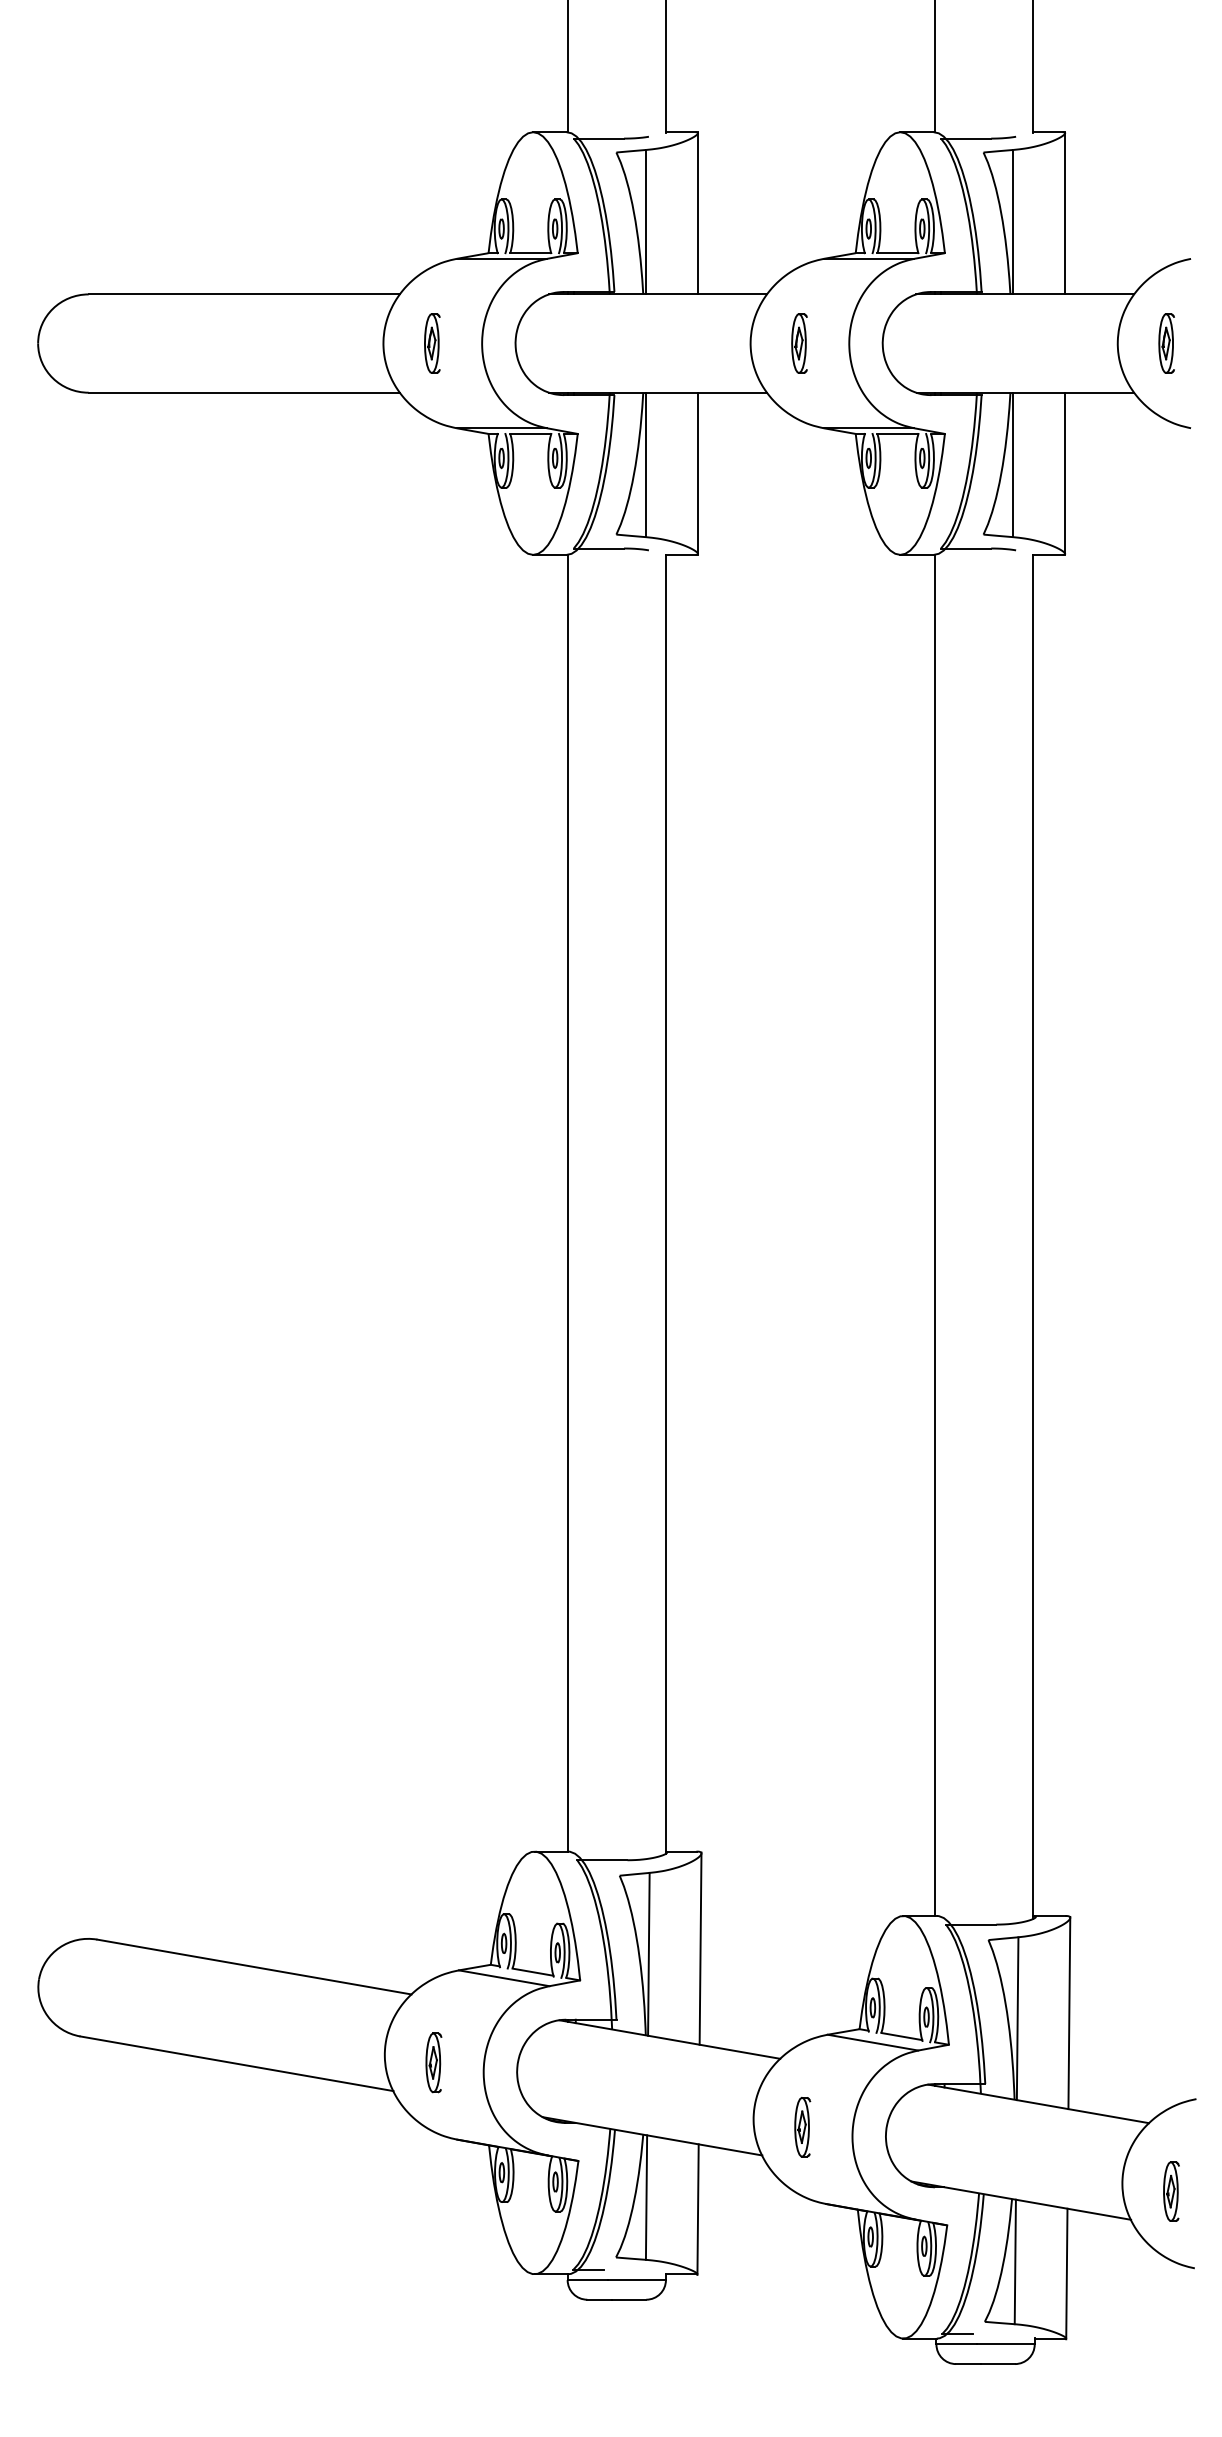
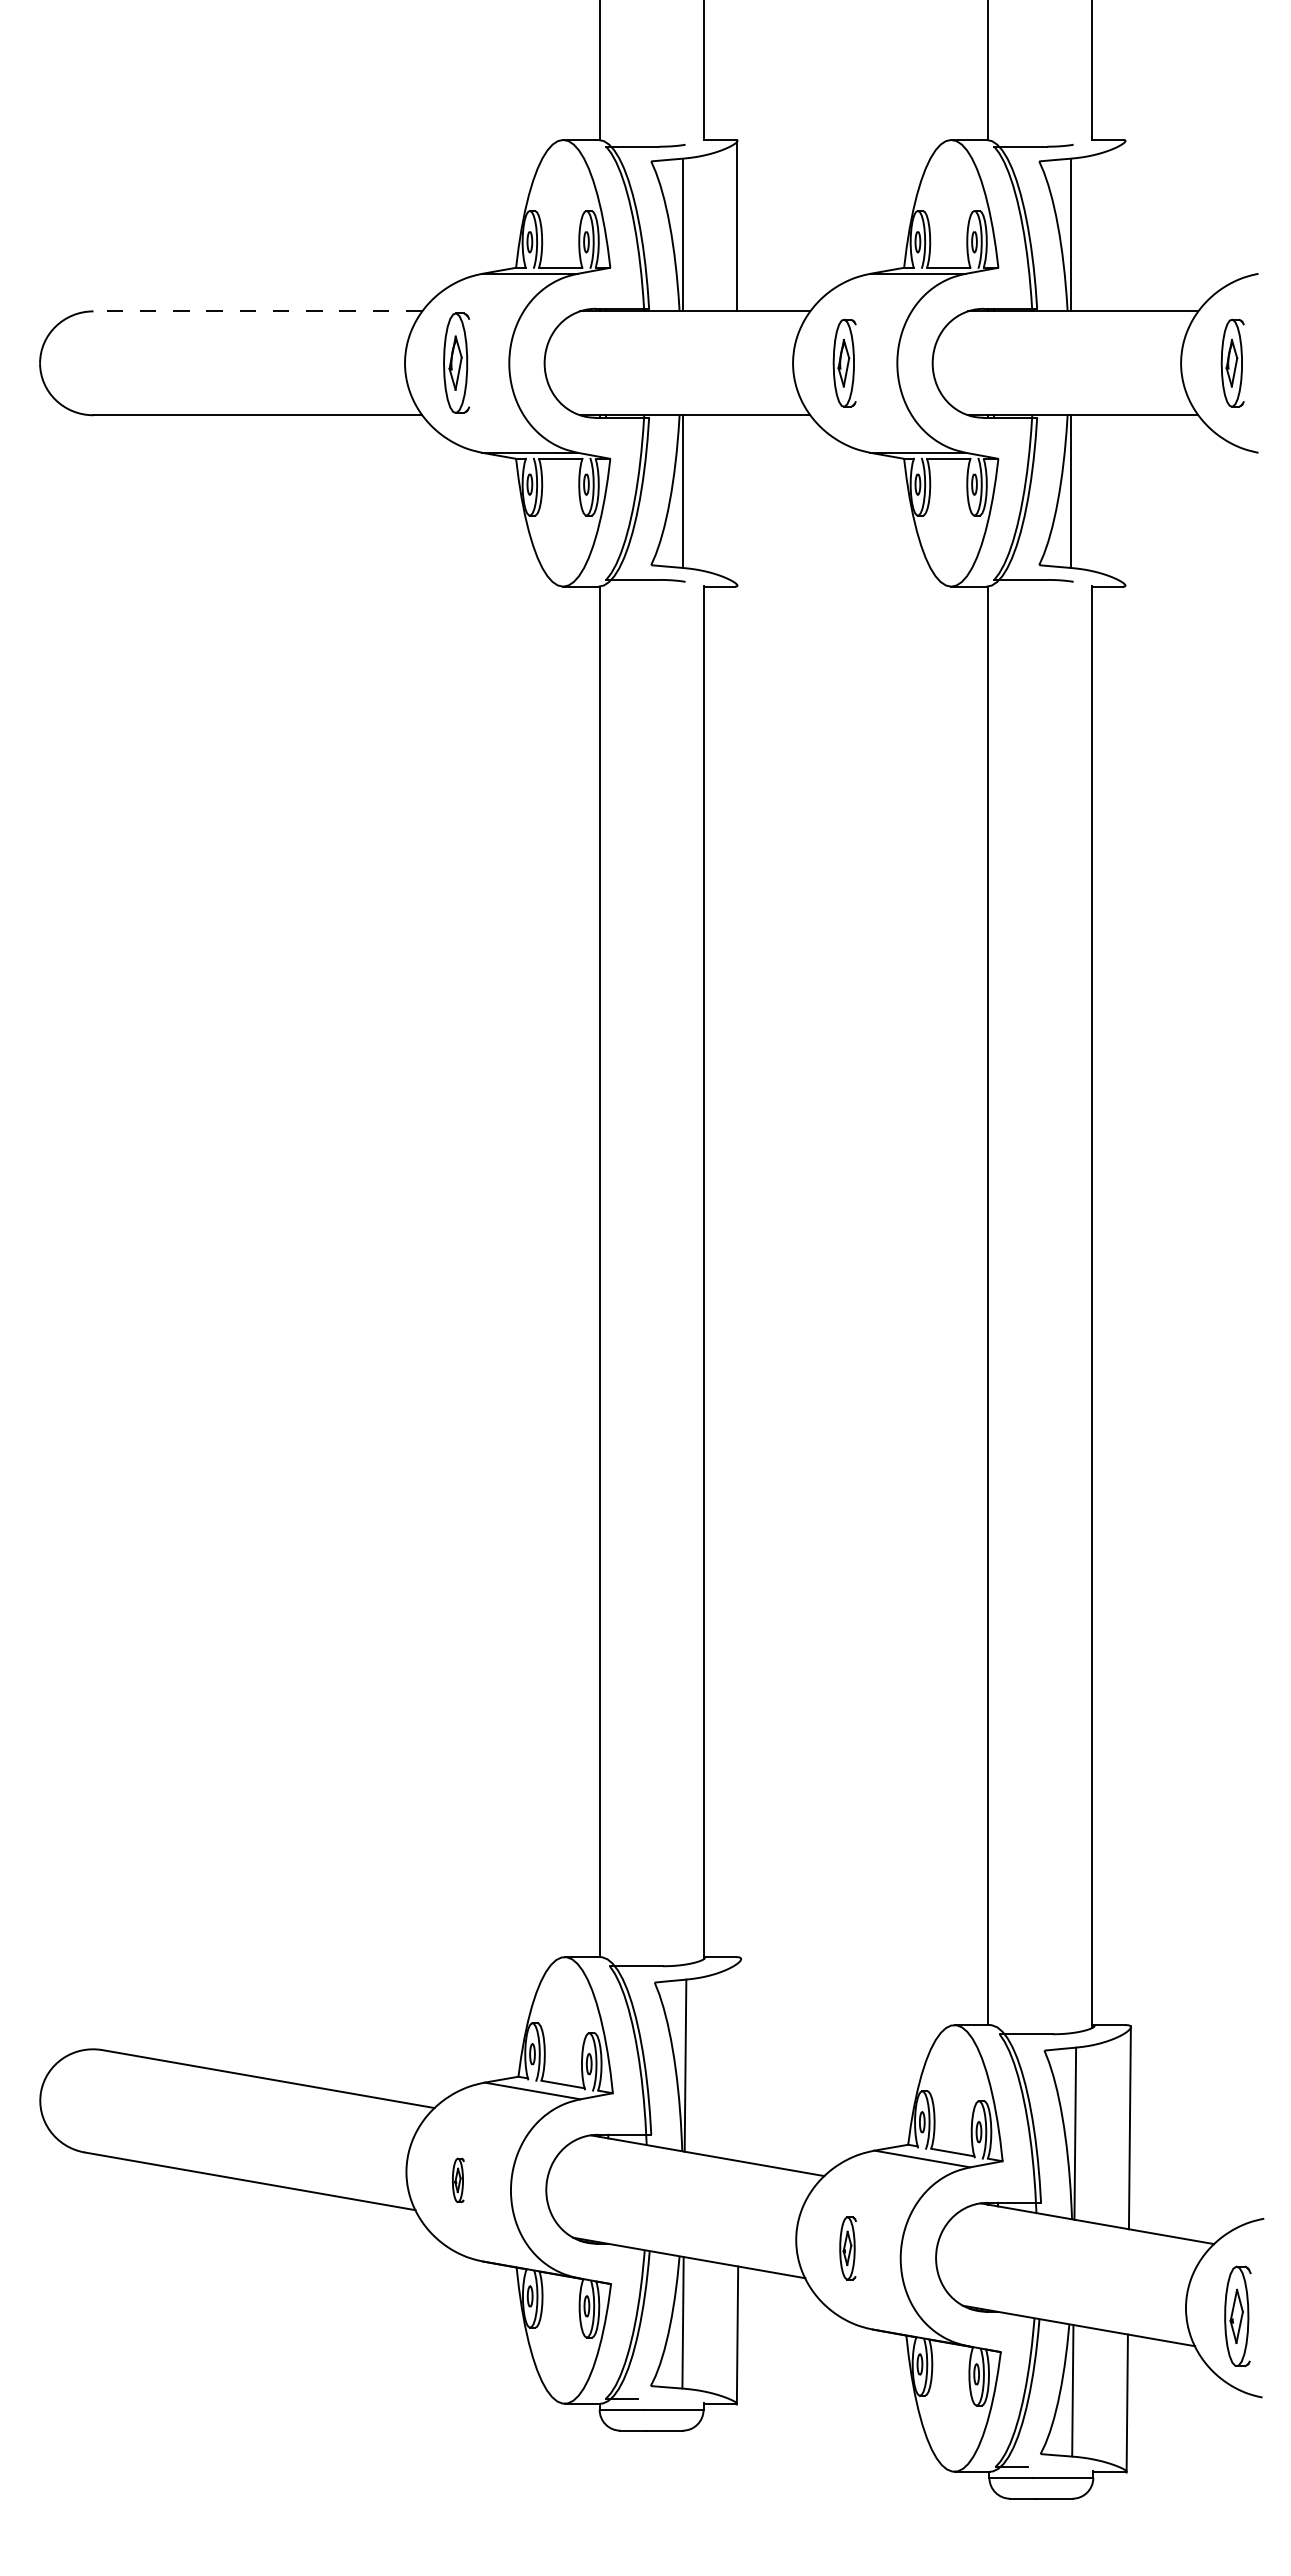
line: (1065, 213) -> (1125, 225), removed
line: (243, 294) -> (257, 311), solid -> dashed
part: (432, 343) -> (456, 363), size x1.6
part: (799, 343) -> (844, 363), size x1.4
part: (1166, 343) -> (1232, 363), size x1.4
line: (698, 473) -> (737, 500), removed
line: (1065, 473) -> (1125, 500), removed
line: (700, 1948) -> (740, 2059), removed
part: (434, 2062) -> (458, 2180), size x0.7
part: (1171, 2191) -> (1237, 2316), size x1.6

